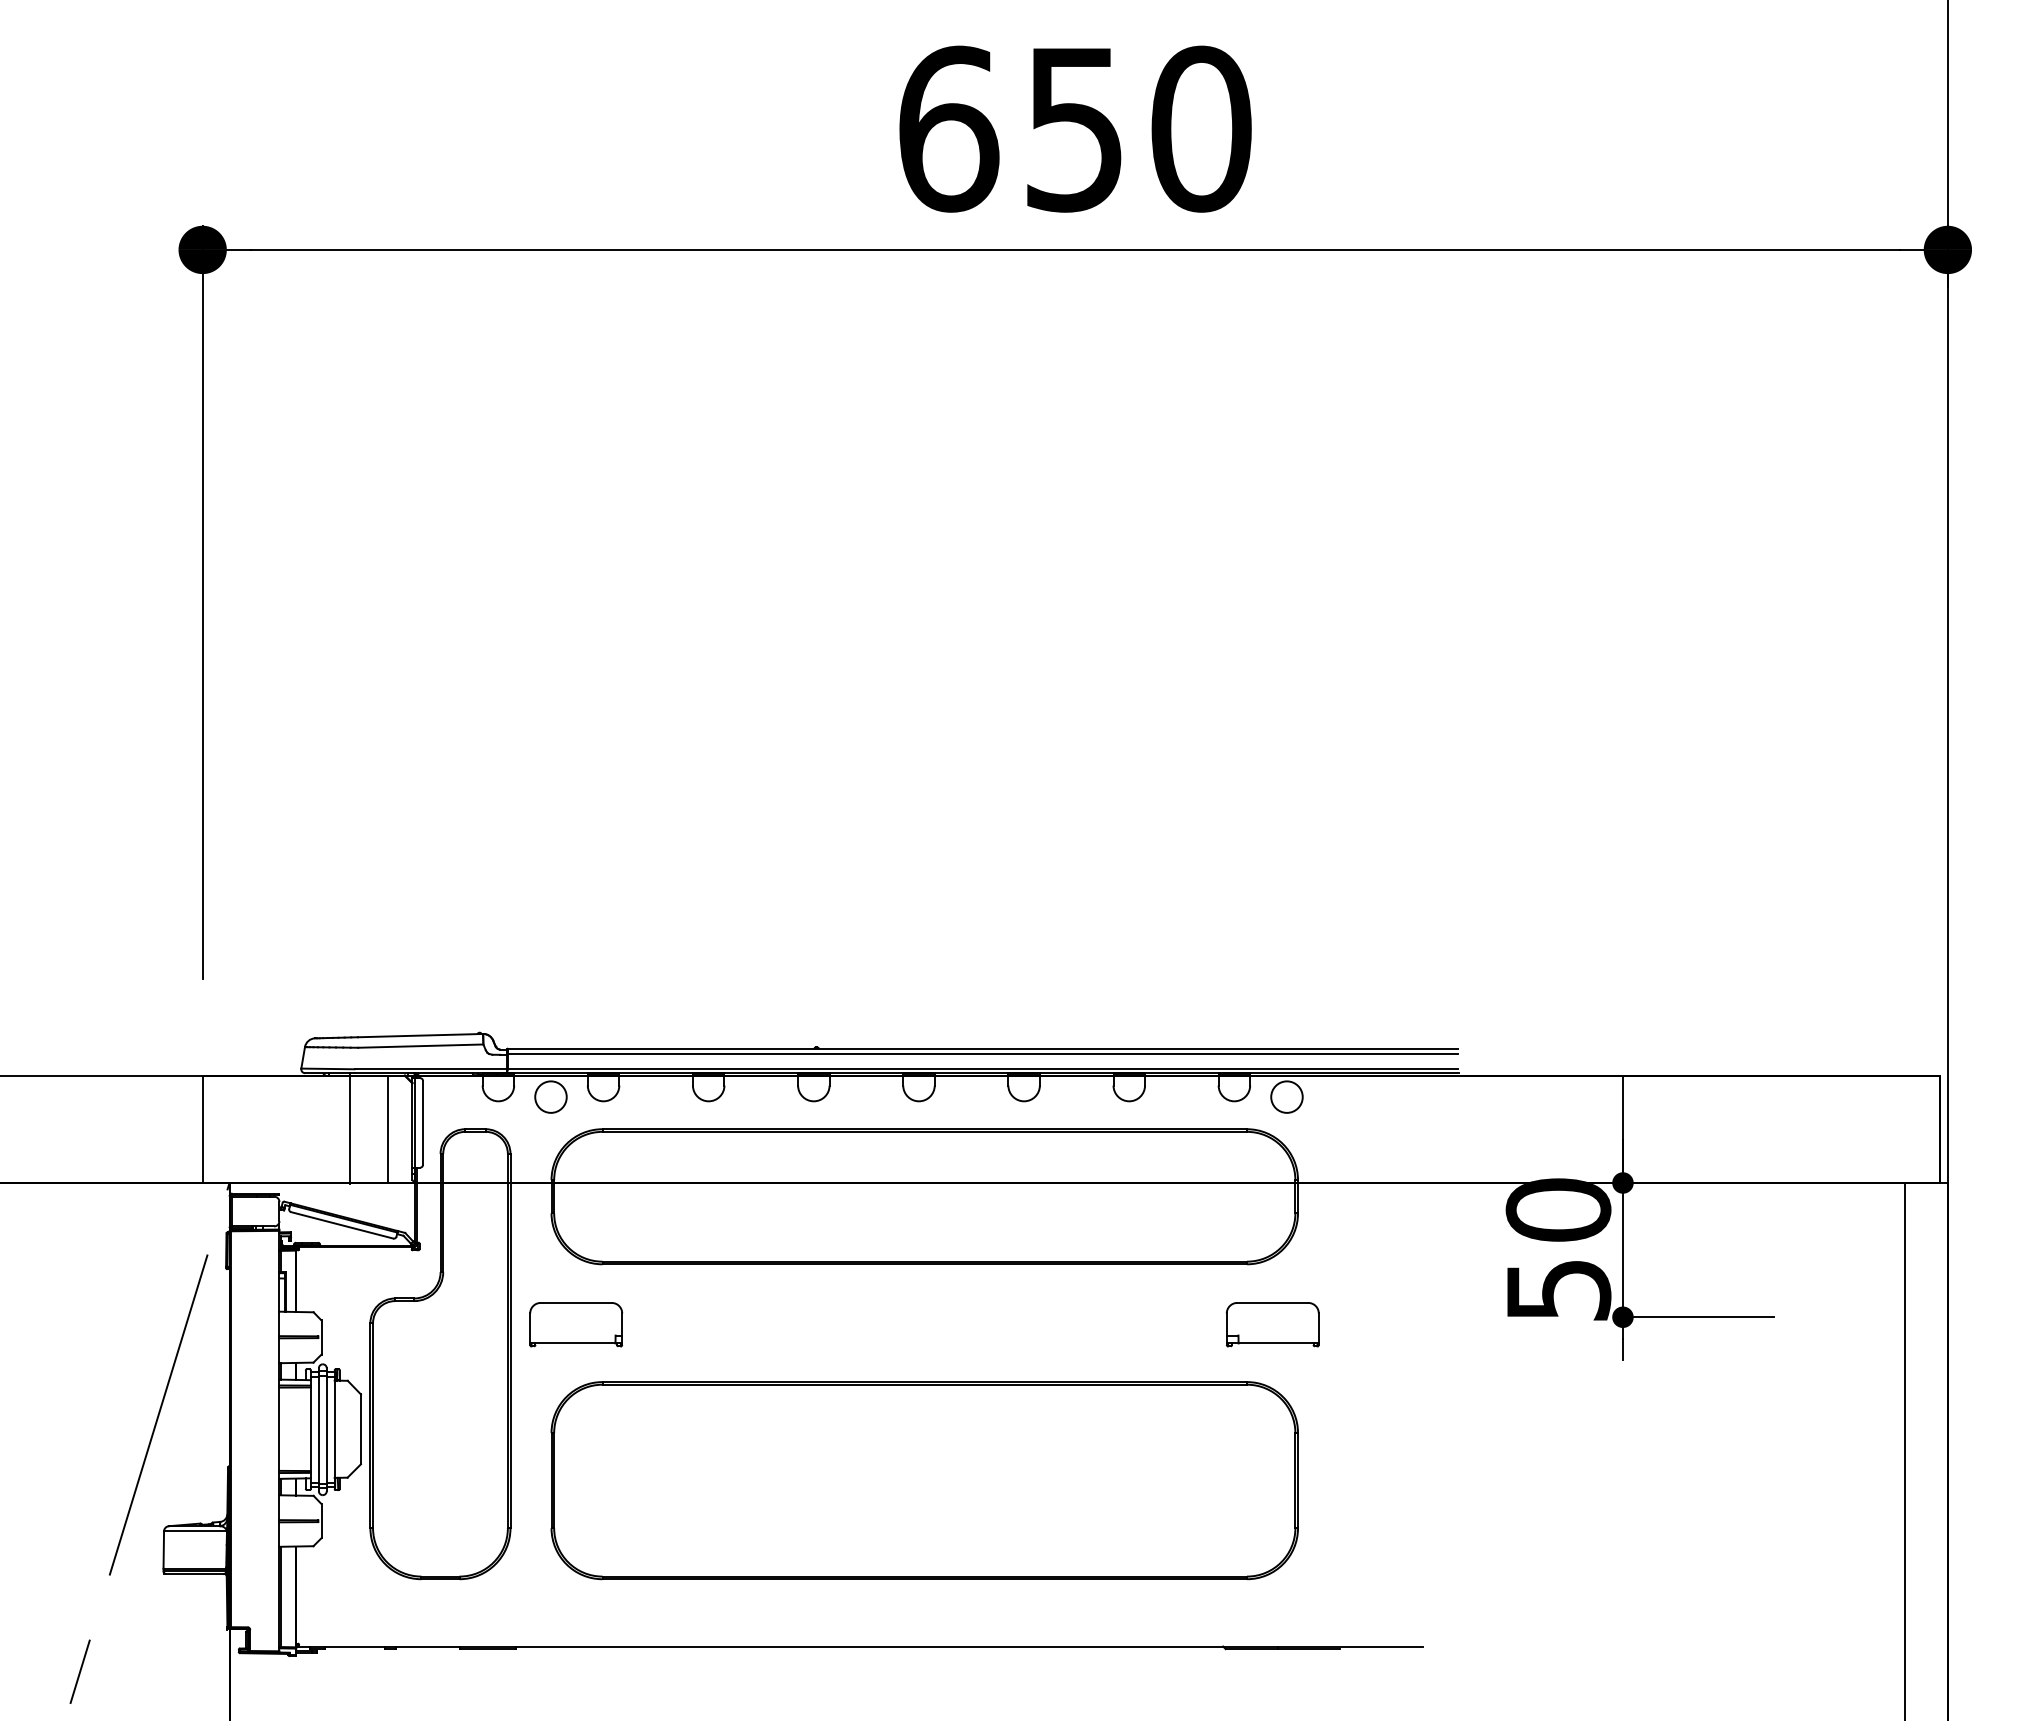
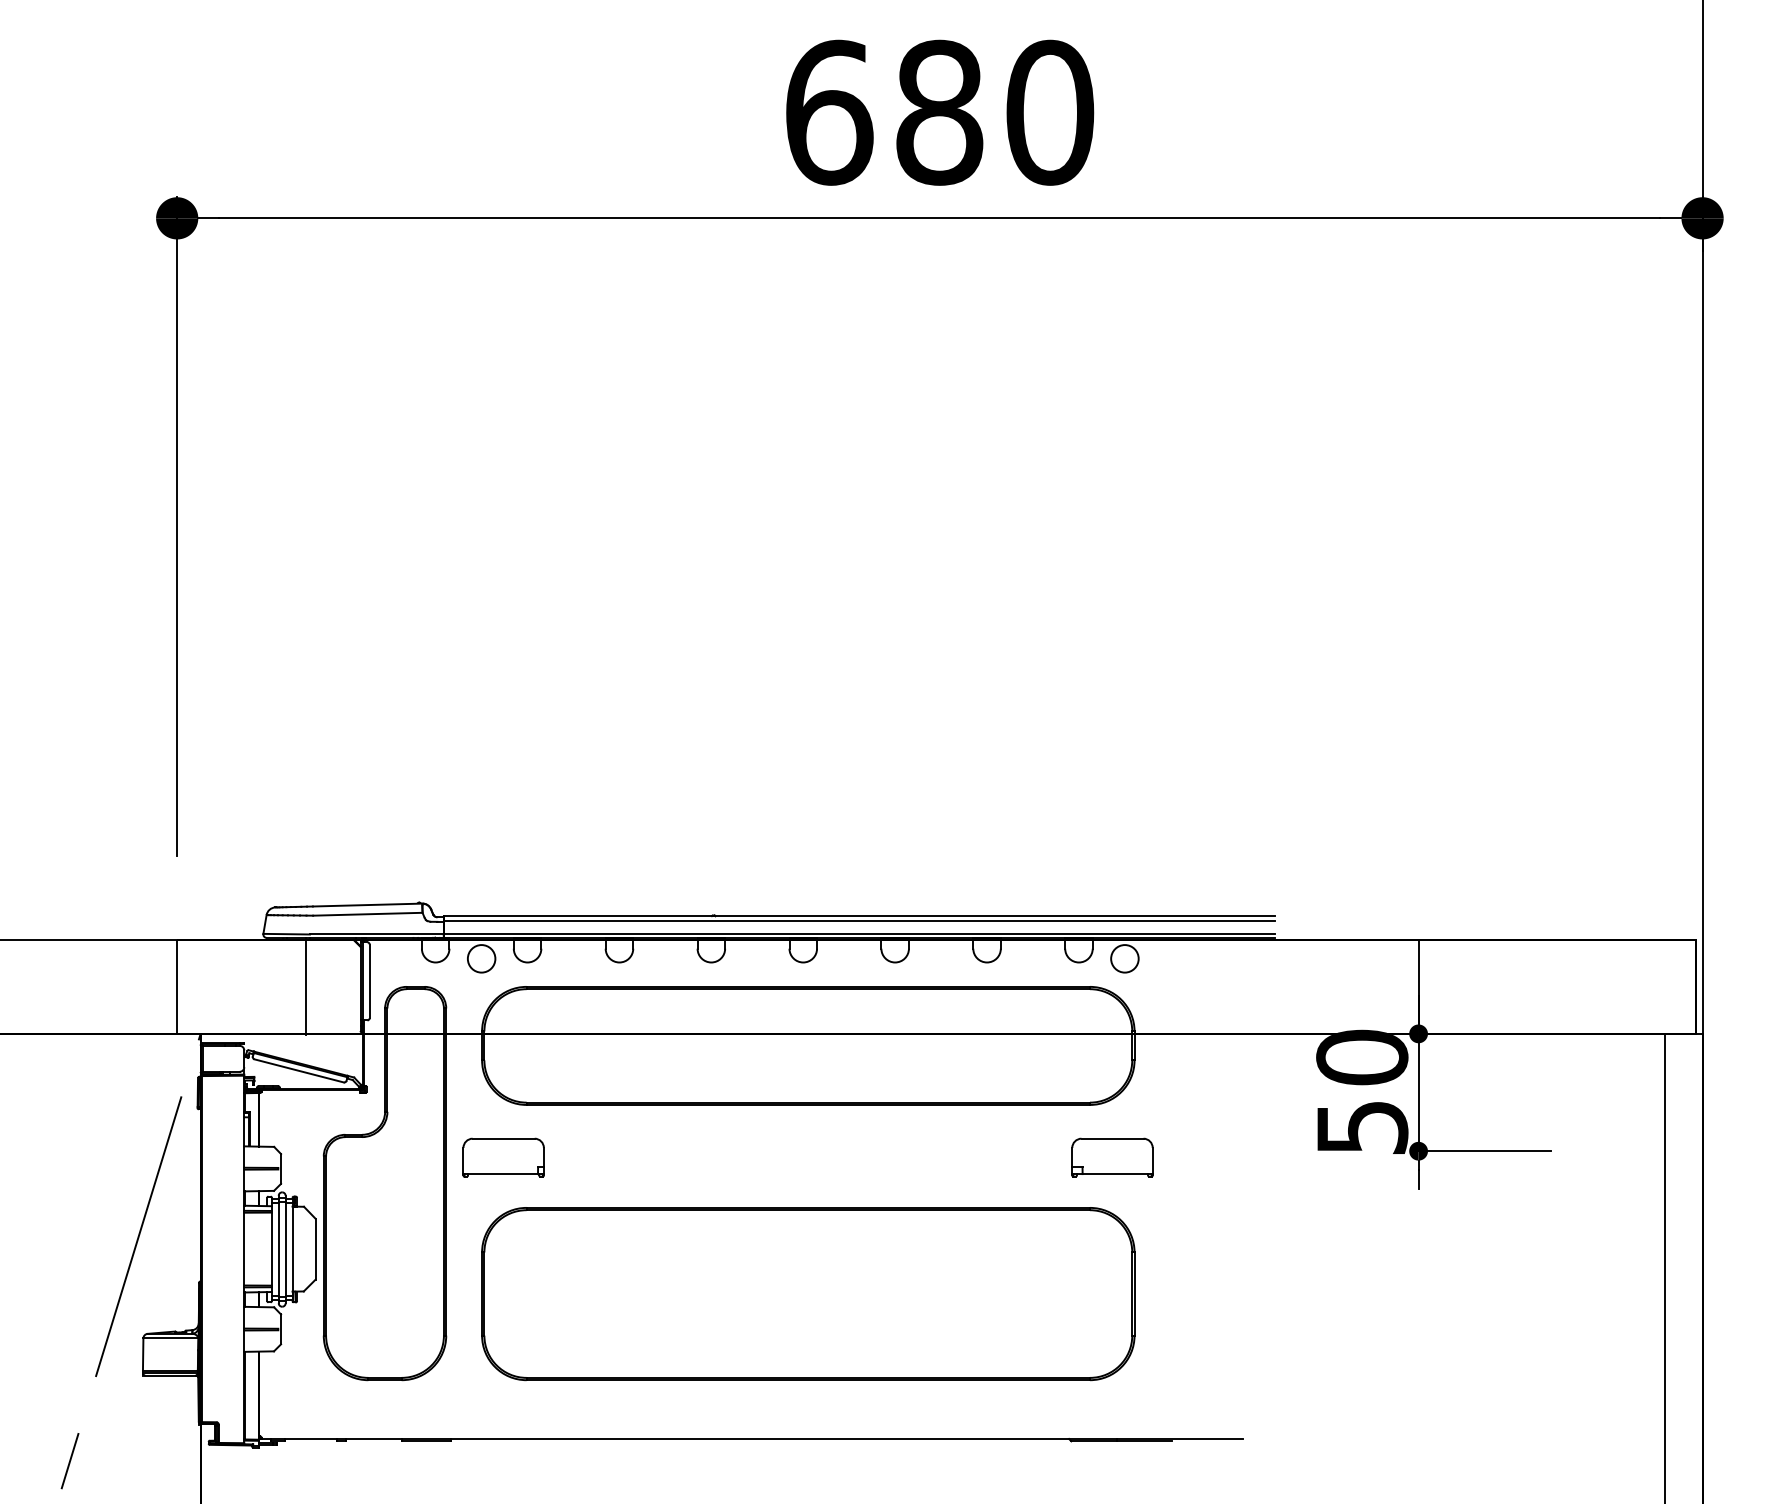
text: (1074, 128) -> (939, 112), 650 -> 680
line: (388, 1128) -> (339, 986), removed

